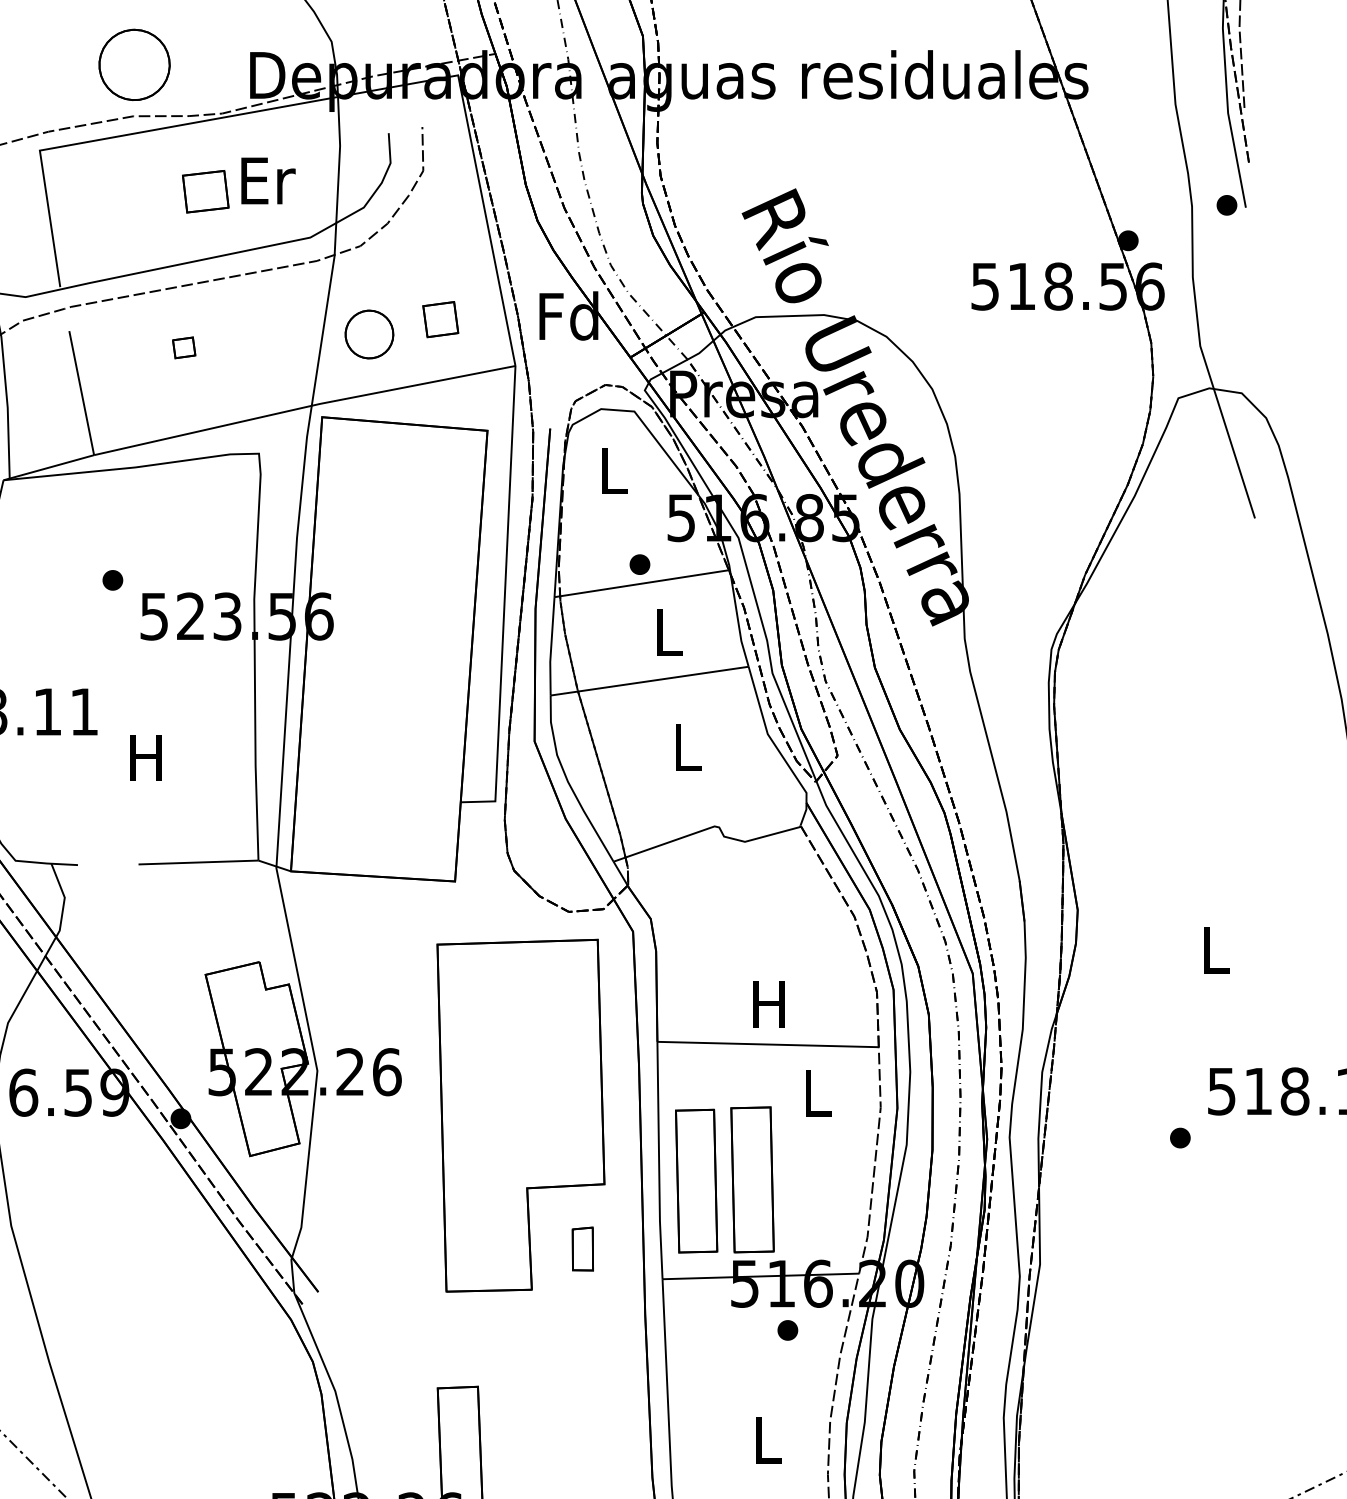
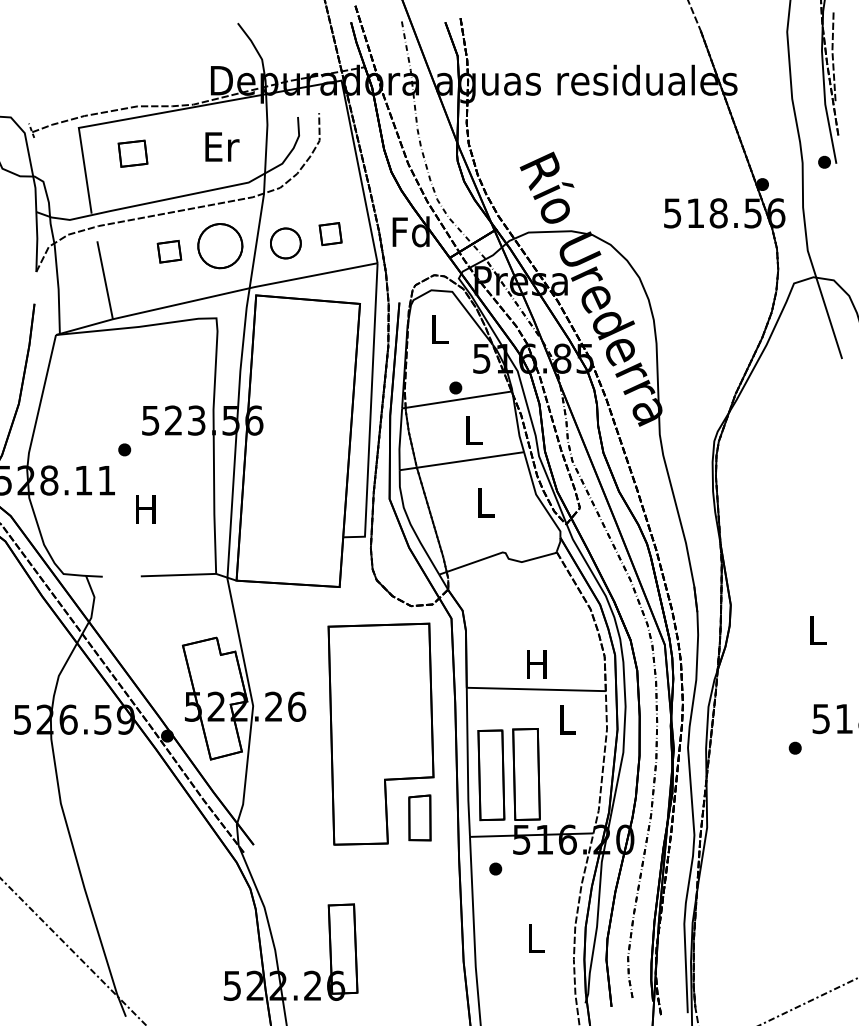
part: (134, 65) -> (220, 246), moved
part: (204, 191) -> (132, 153), moved
part: (184, 347) -> (169, 251), size x1.67
part: (112, 579) -> (124, 449), moved
part: (582, 1248) -> (419, 817), size x1.67
part: (787, 1329) -> (495, 868), moved

